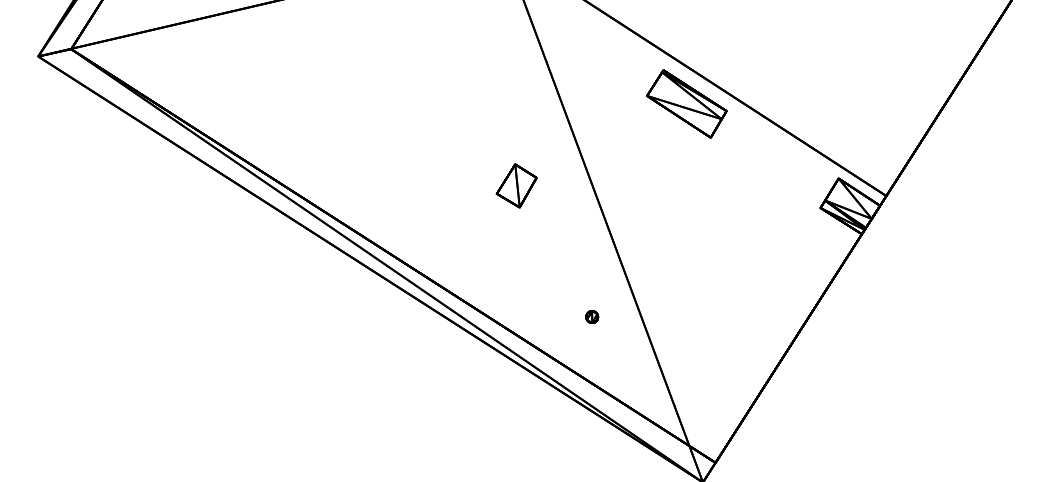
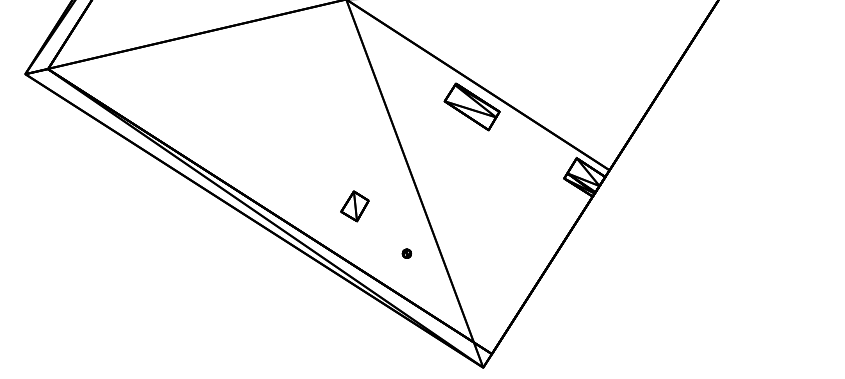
part: (516, 186) -> (354, 206), moved

